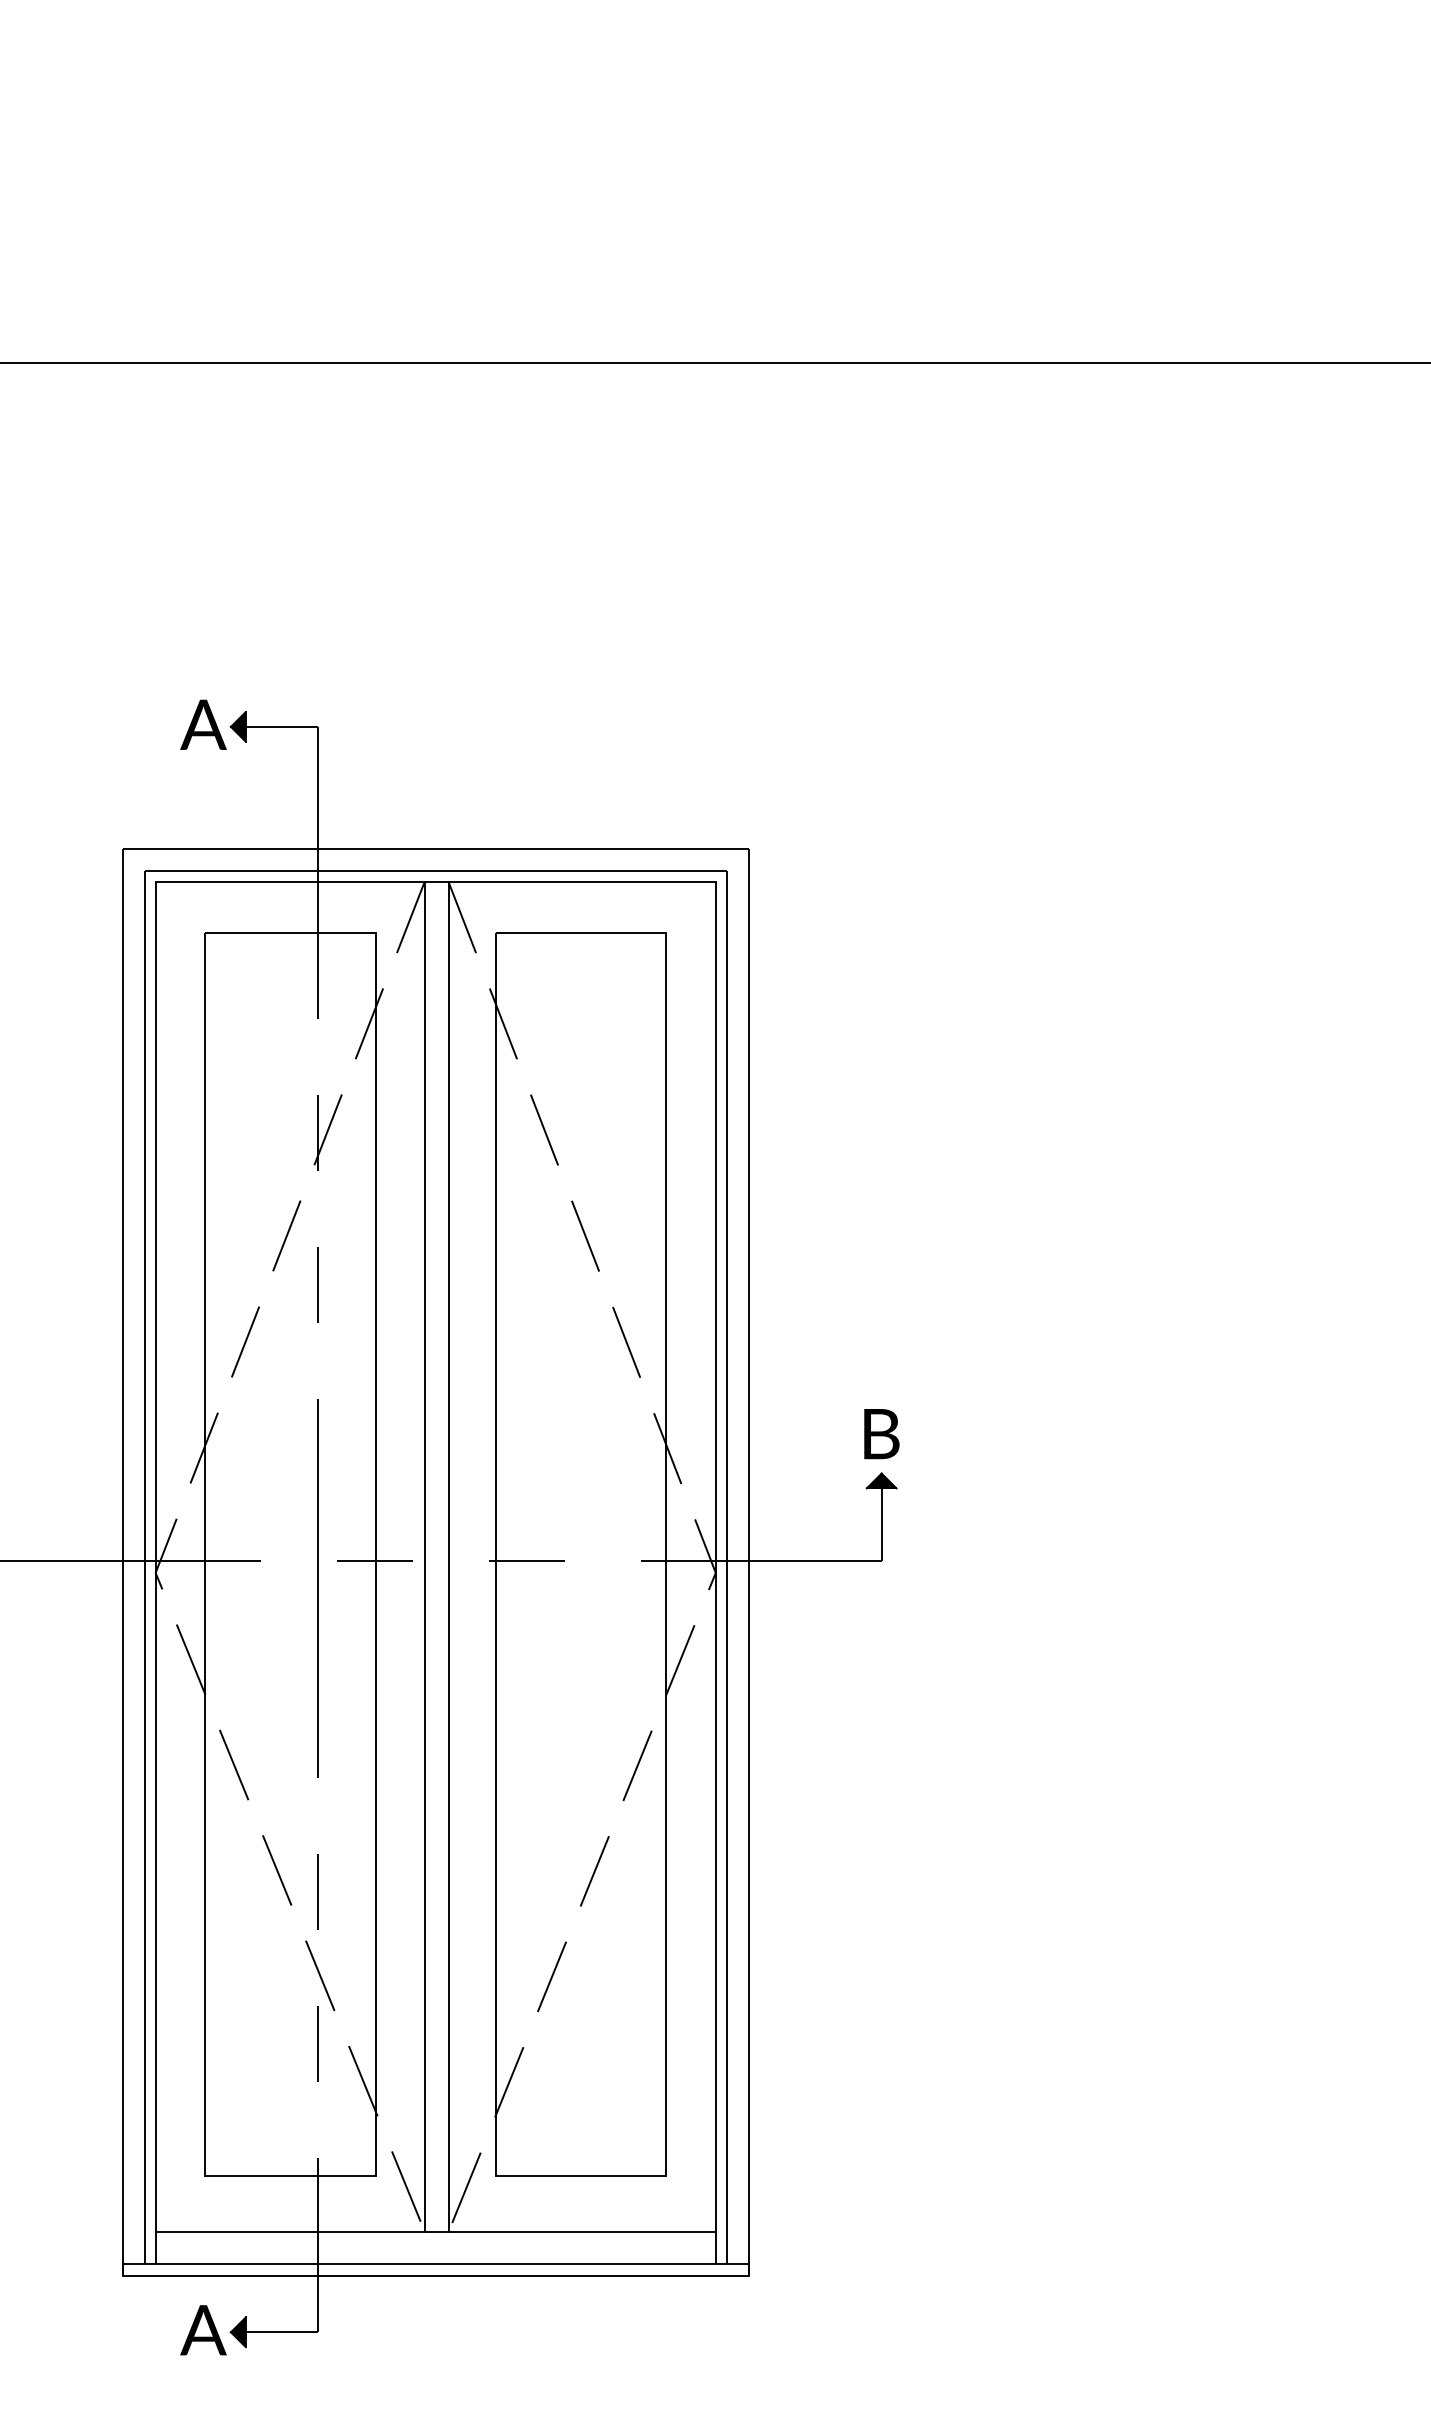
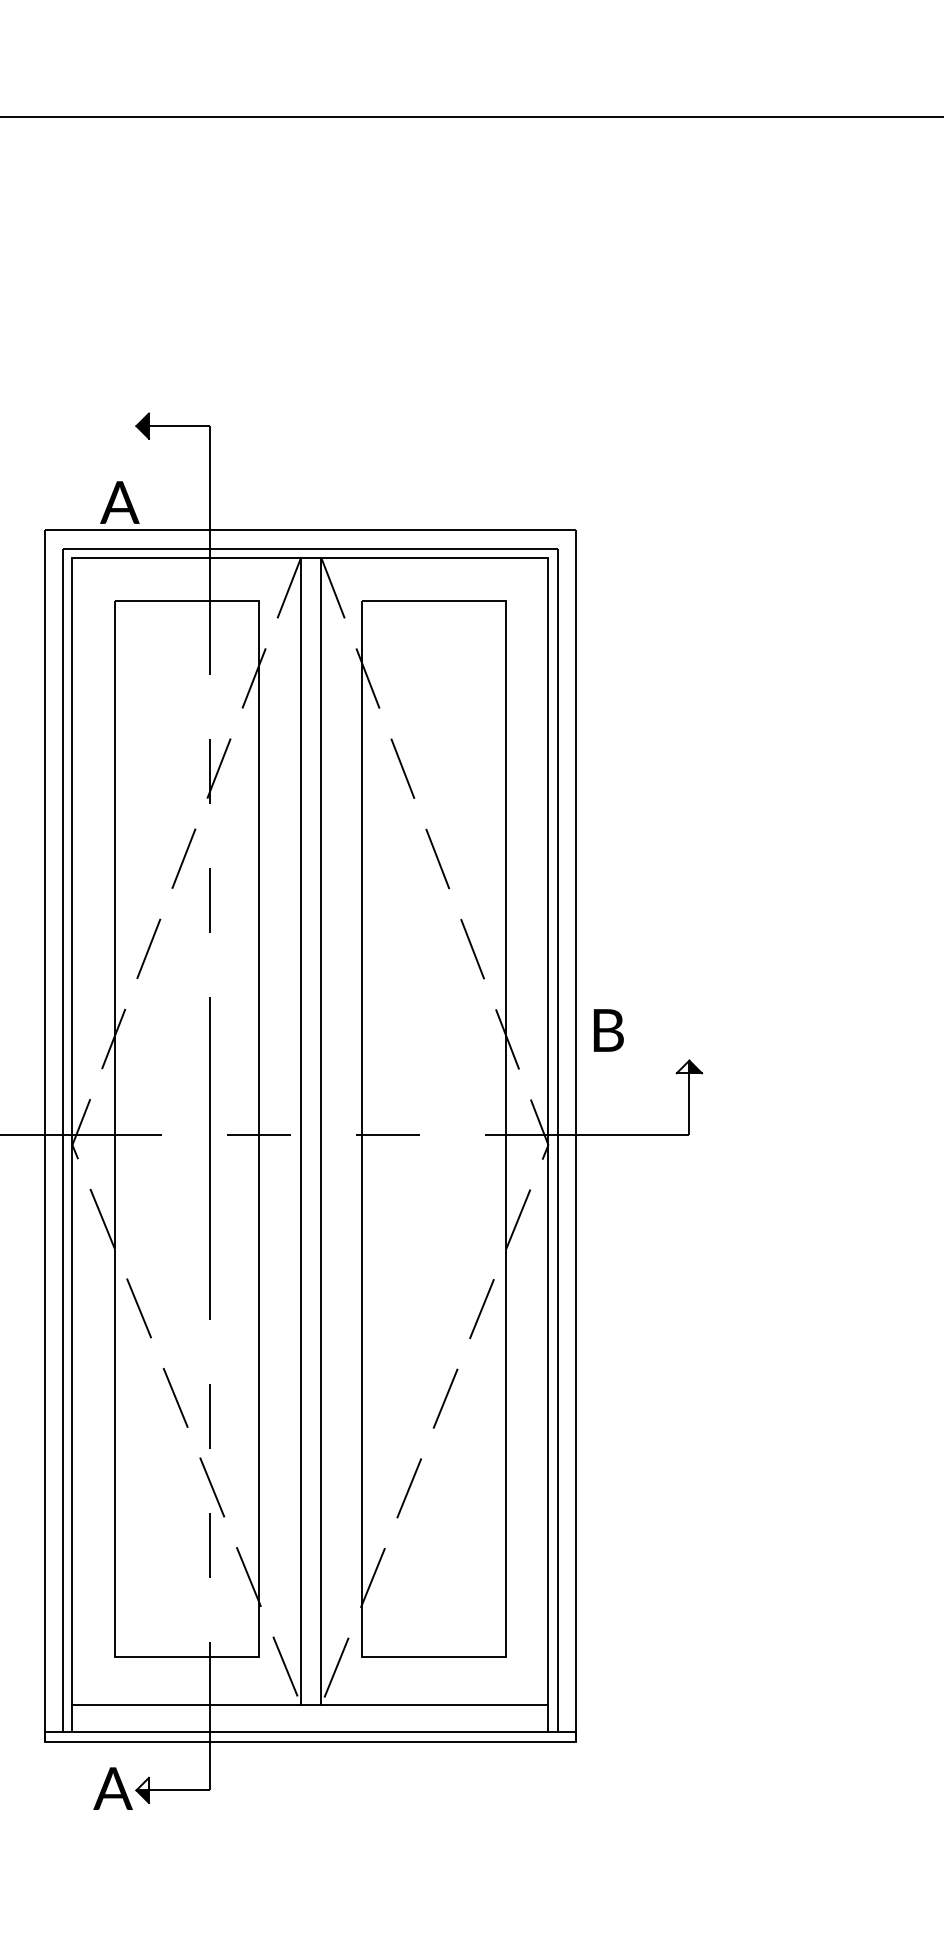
text: (203, 724) -> (119, 502), moved
text: (881, 1434) -> (608, 1030), moved
fill: (873, 1480) -> (682, 1066), removed
fill: (237, 2324) -> (141, 1783), removed

